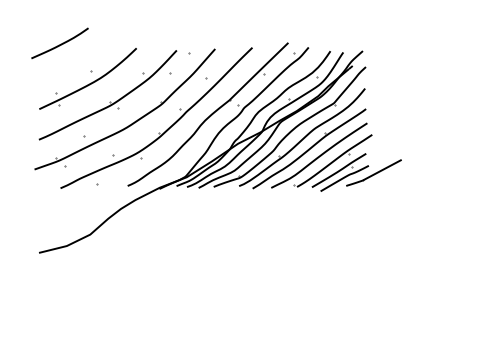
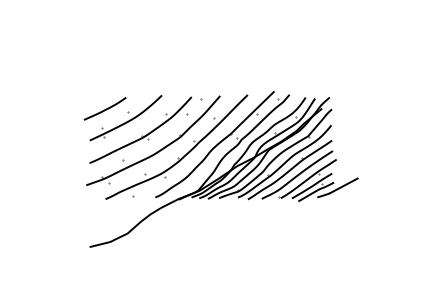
curve: (60, 43) -> (105, 108), moved

